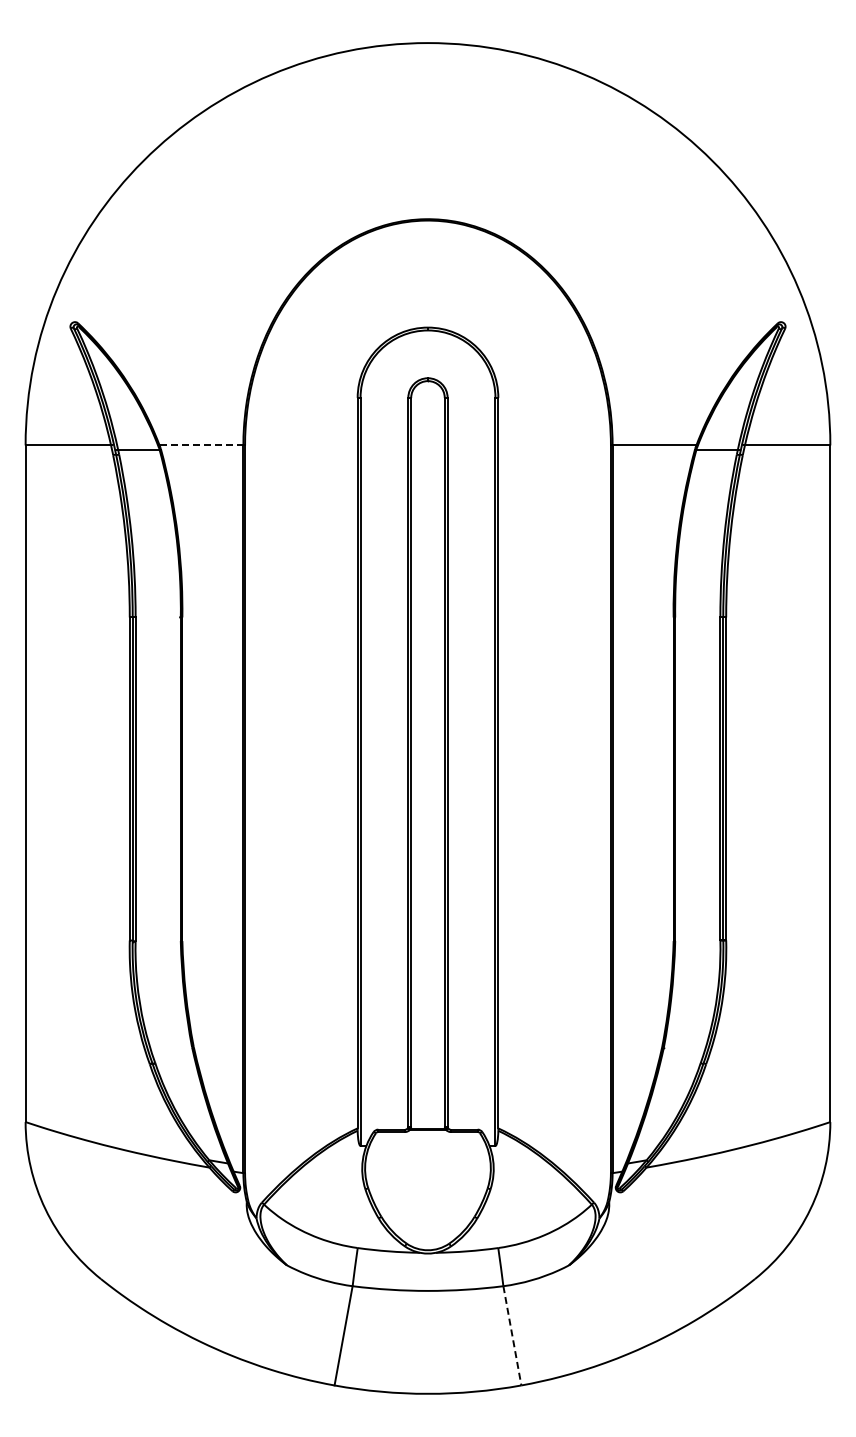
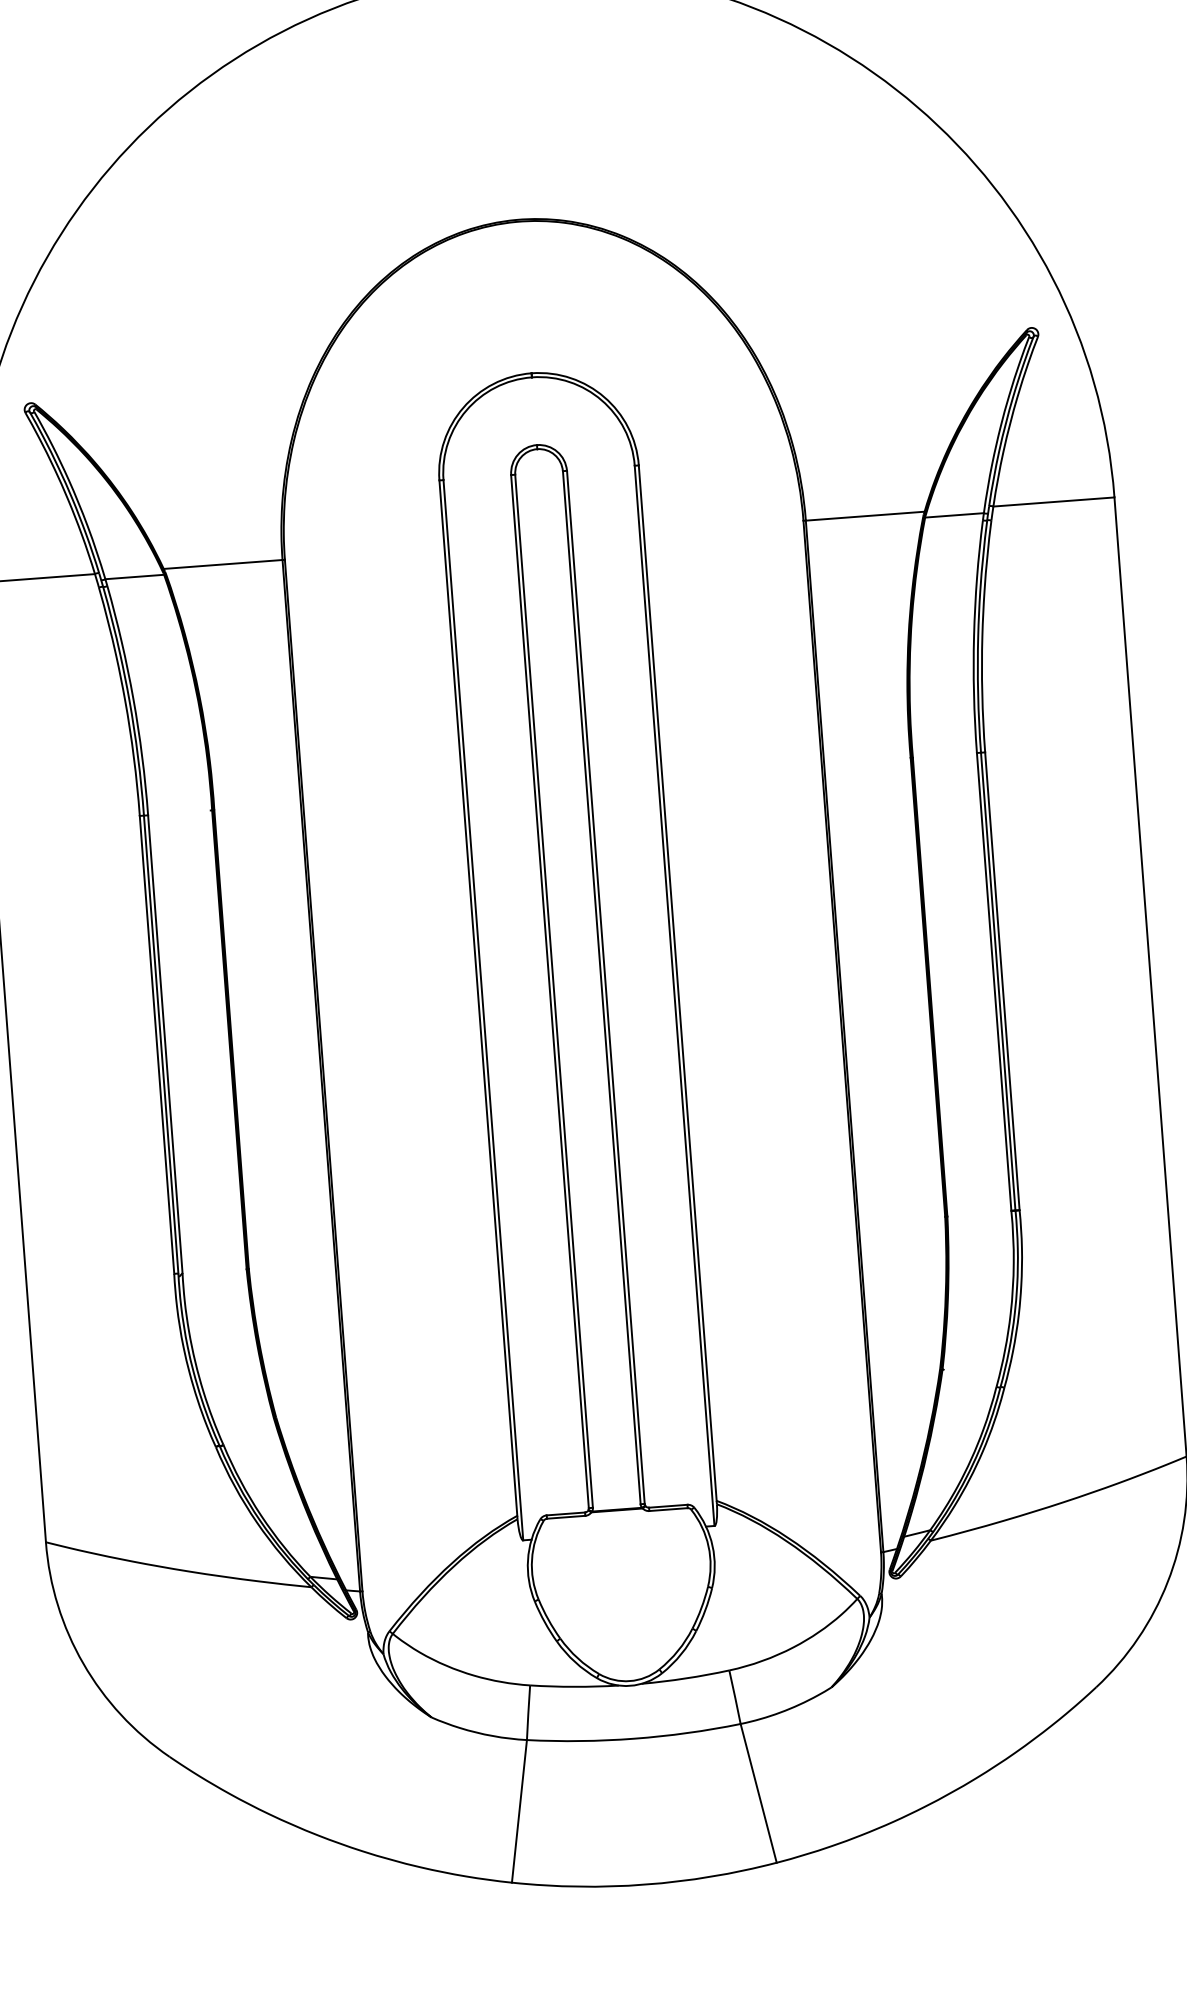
line: (201, 445) -> (223, 564), dashed -> solid
line: (512, 1336) -> (758, 1794), dashed -> solid

